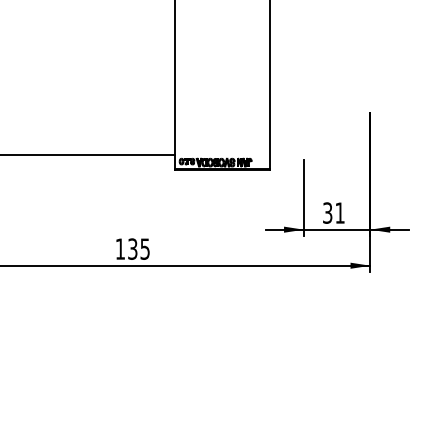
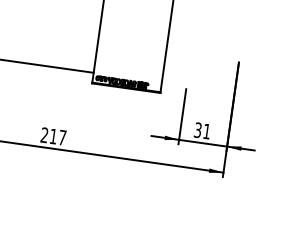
text: (132, 248) -> (53, 136), 135 -> 217

